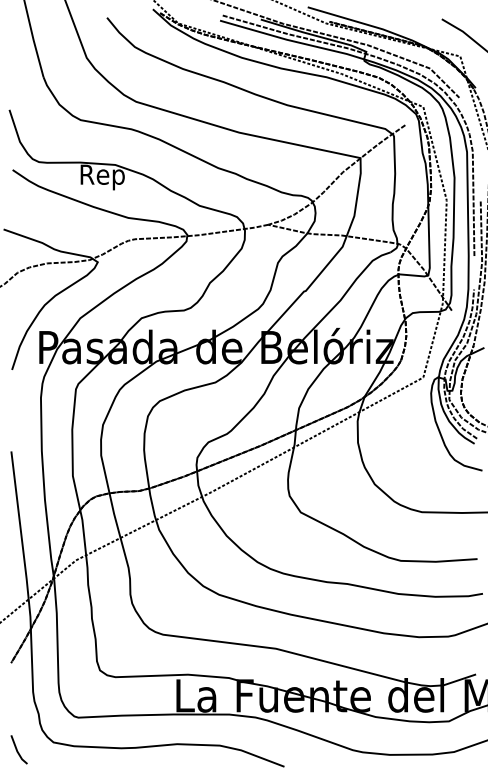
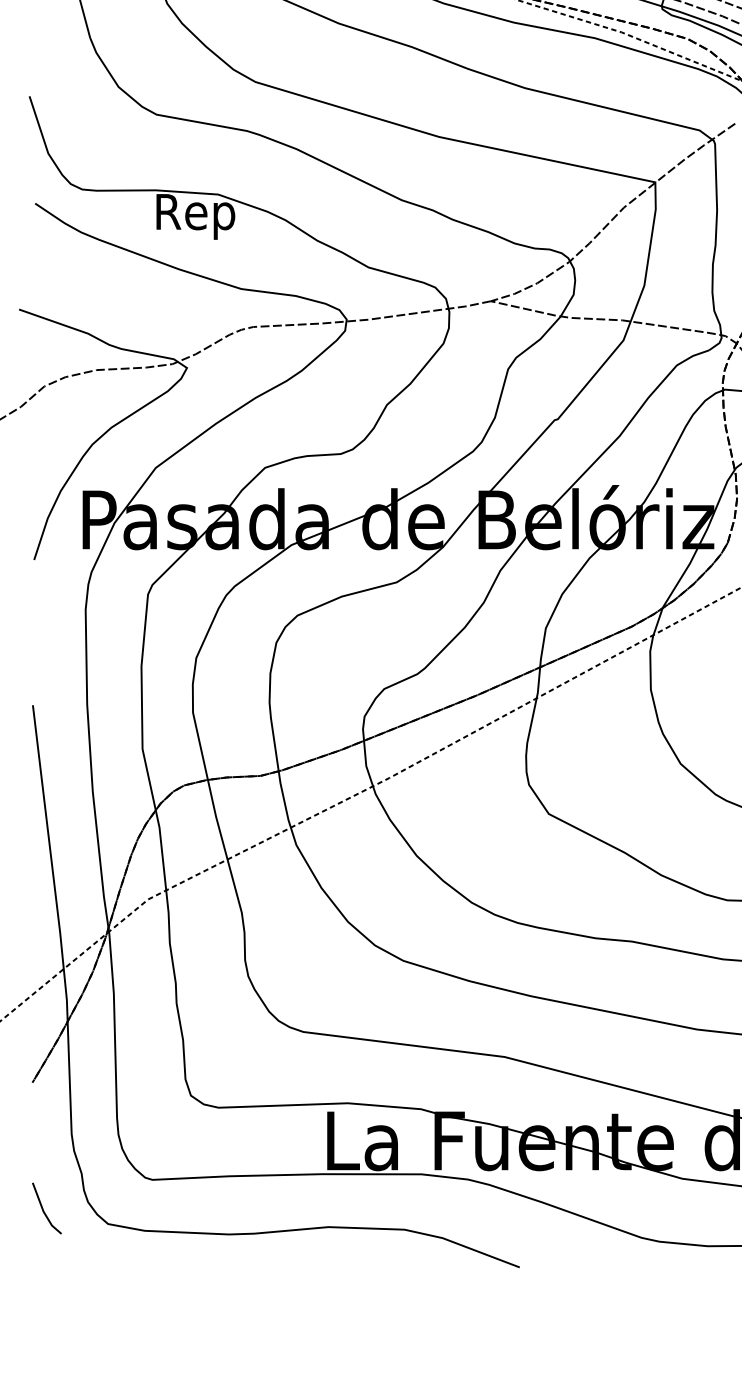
line: (17, 749) -> (43, 1208), moved

